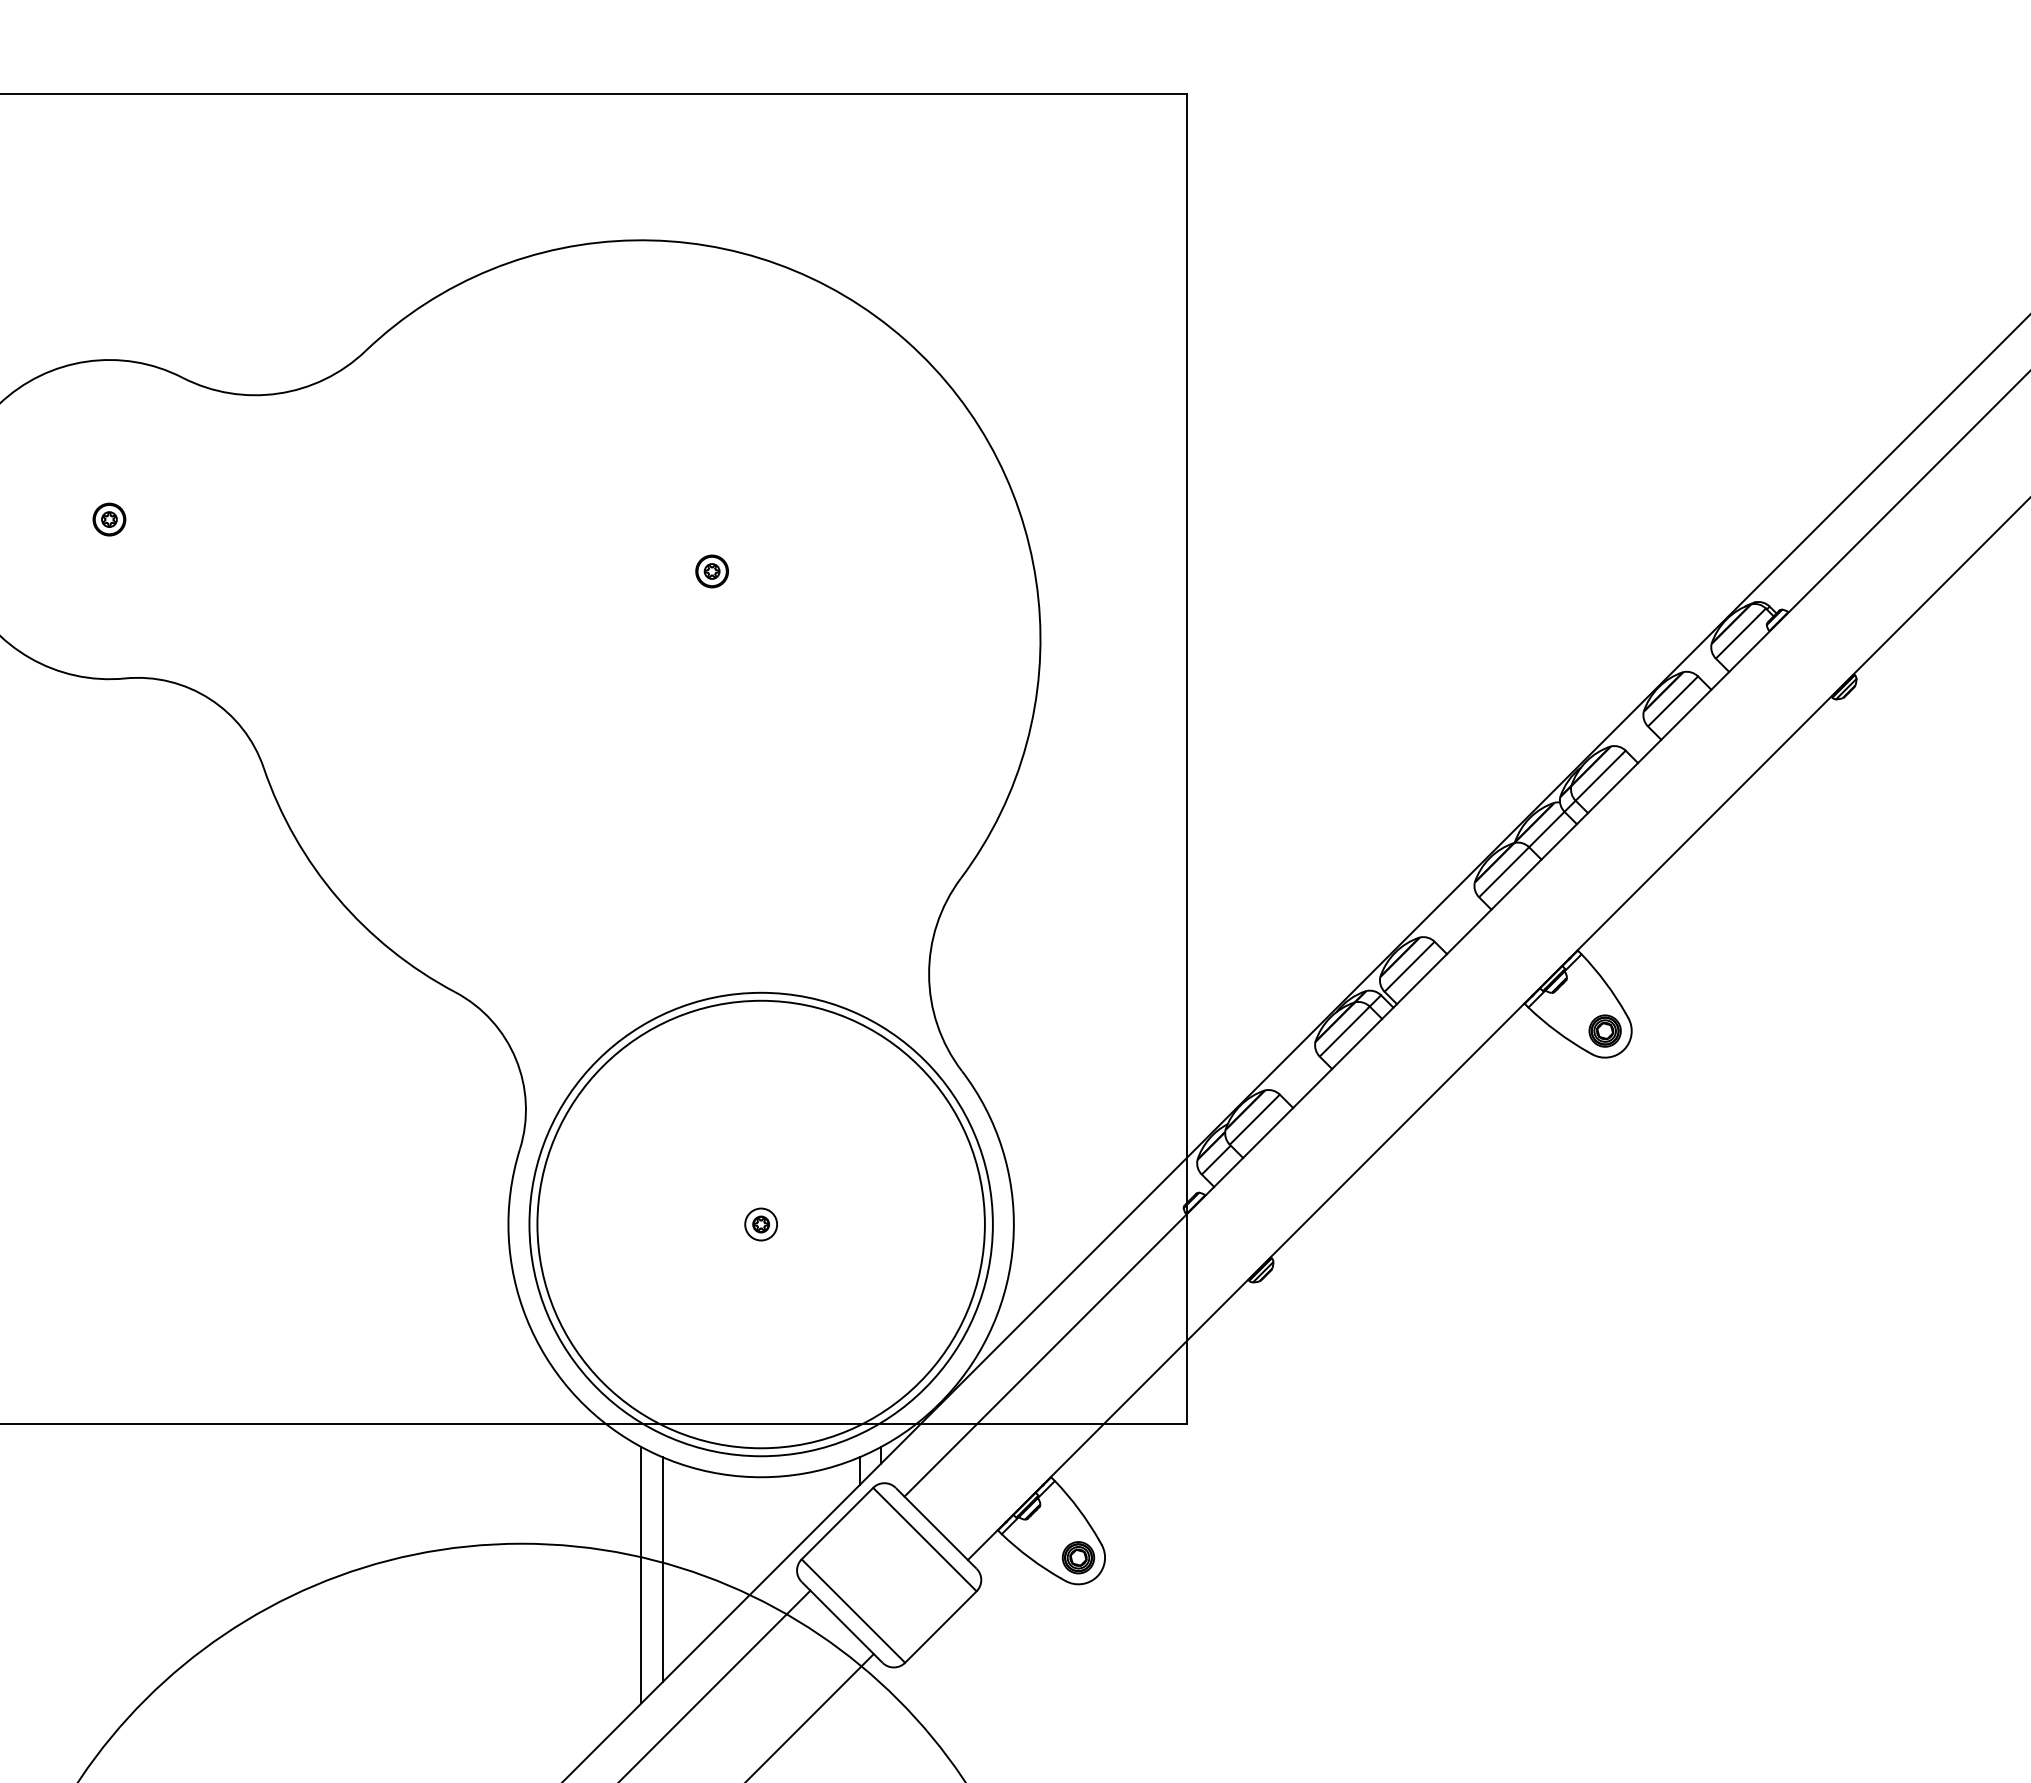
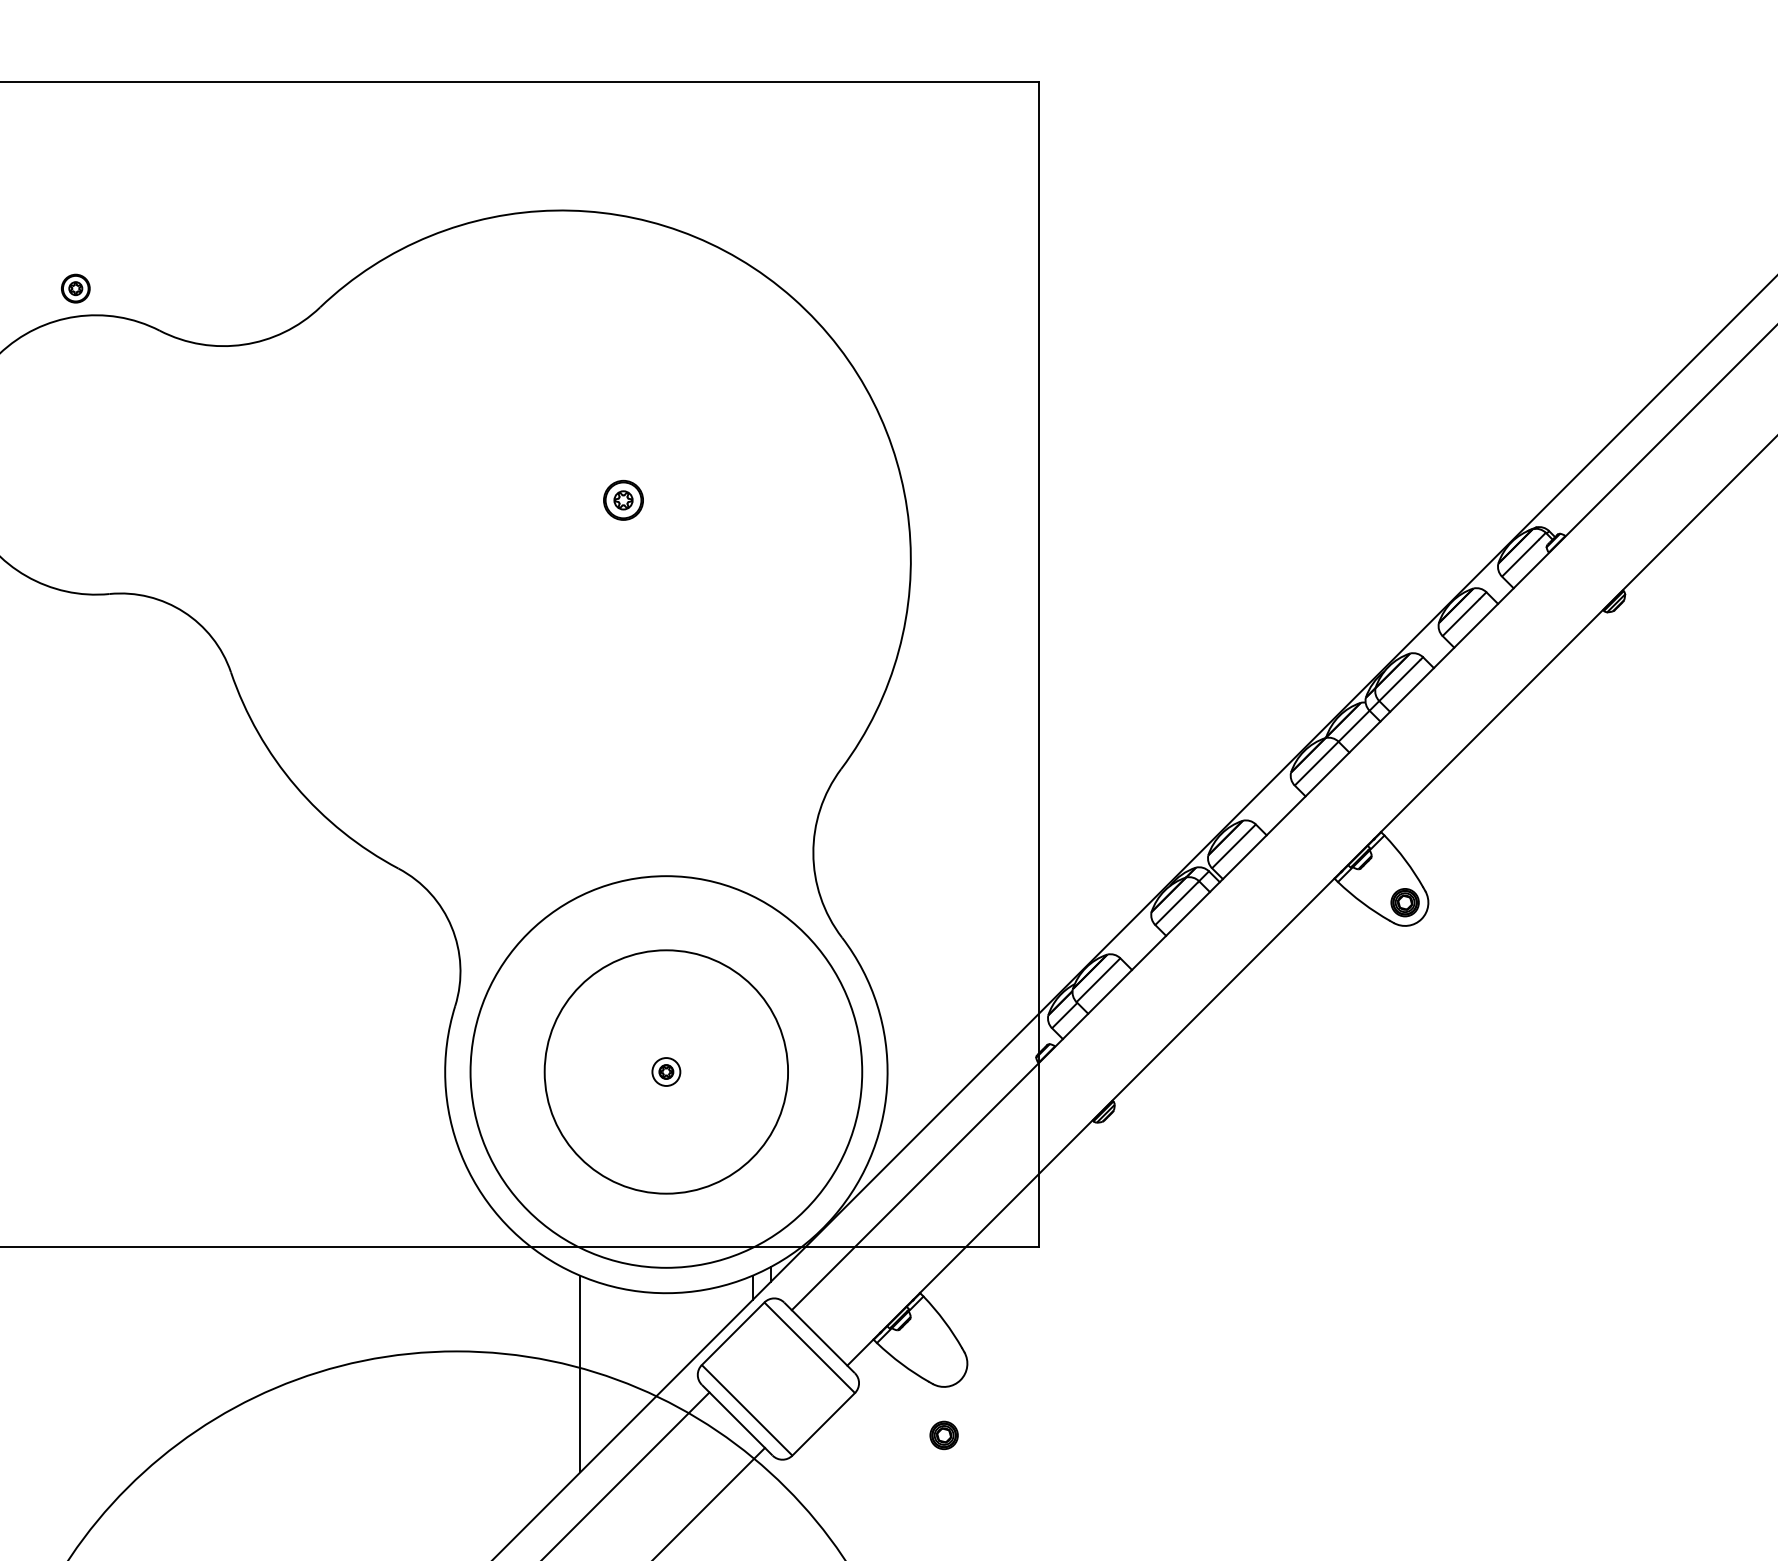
part: (109, 519) -> (75, 288), moved
part: (711, 571) -> (622, 500), size x1.4
circle: (760, 1224) -> (665, 1071), size x0.6
part: (1078, 1557) -> (944, 1435), moved
line: (641, 1575) -> (561, 1379), removed

